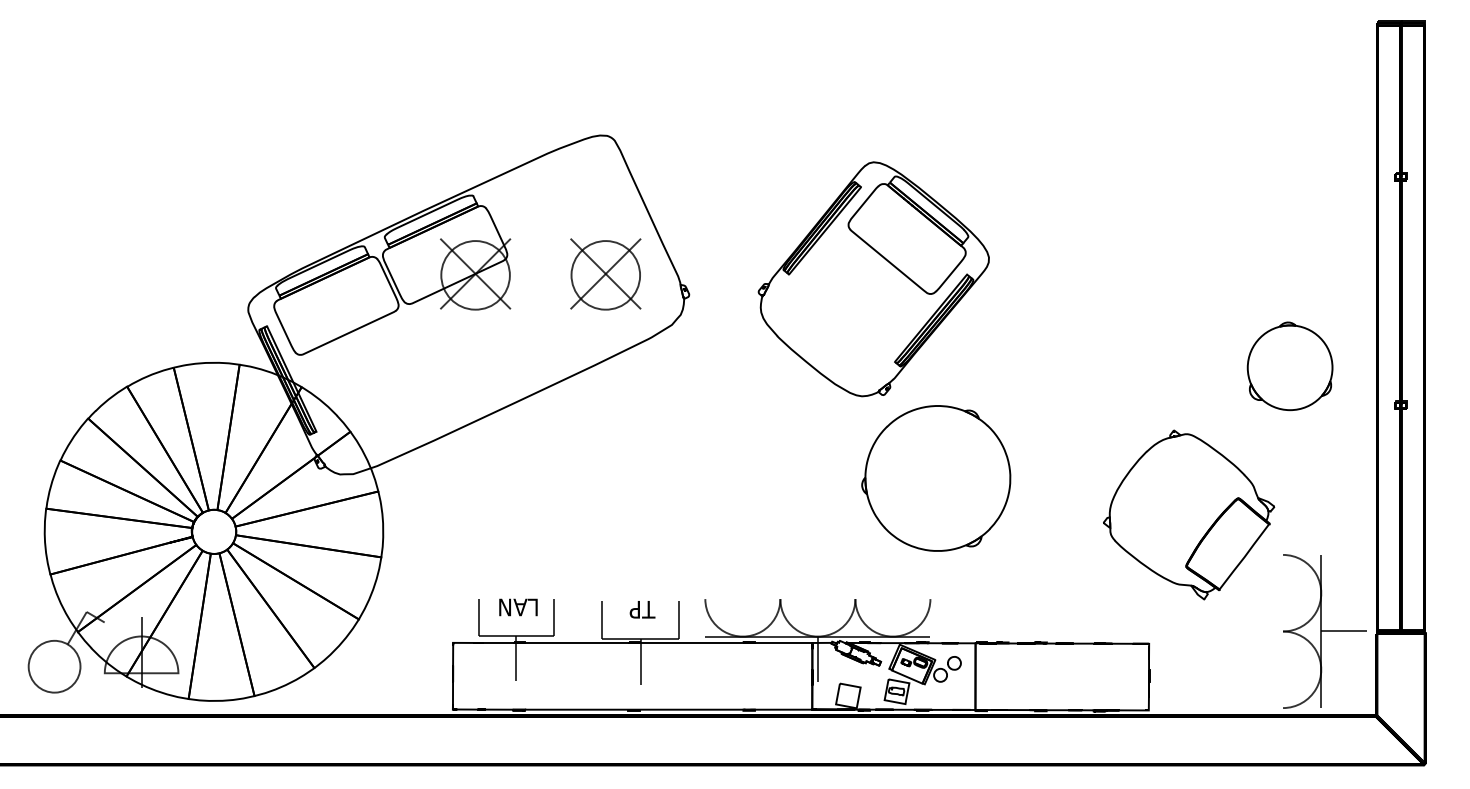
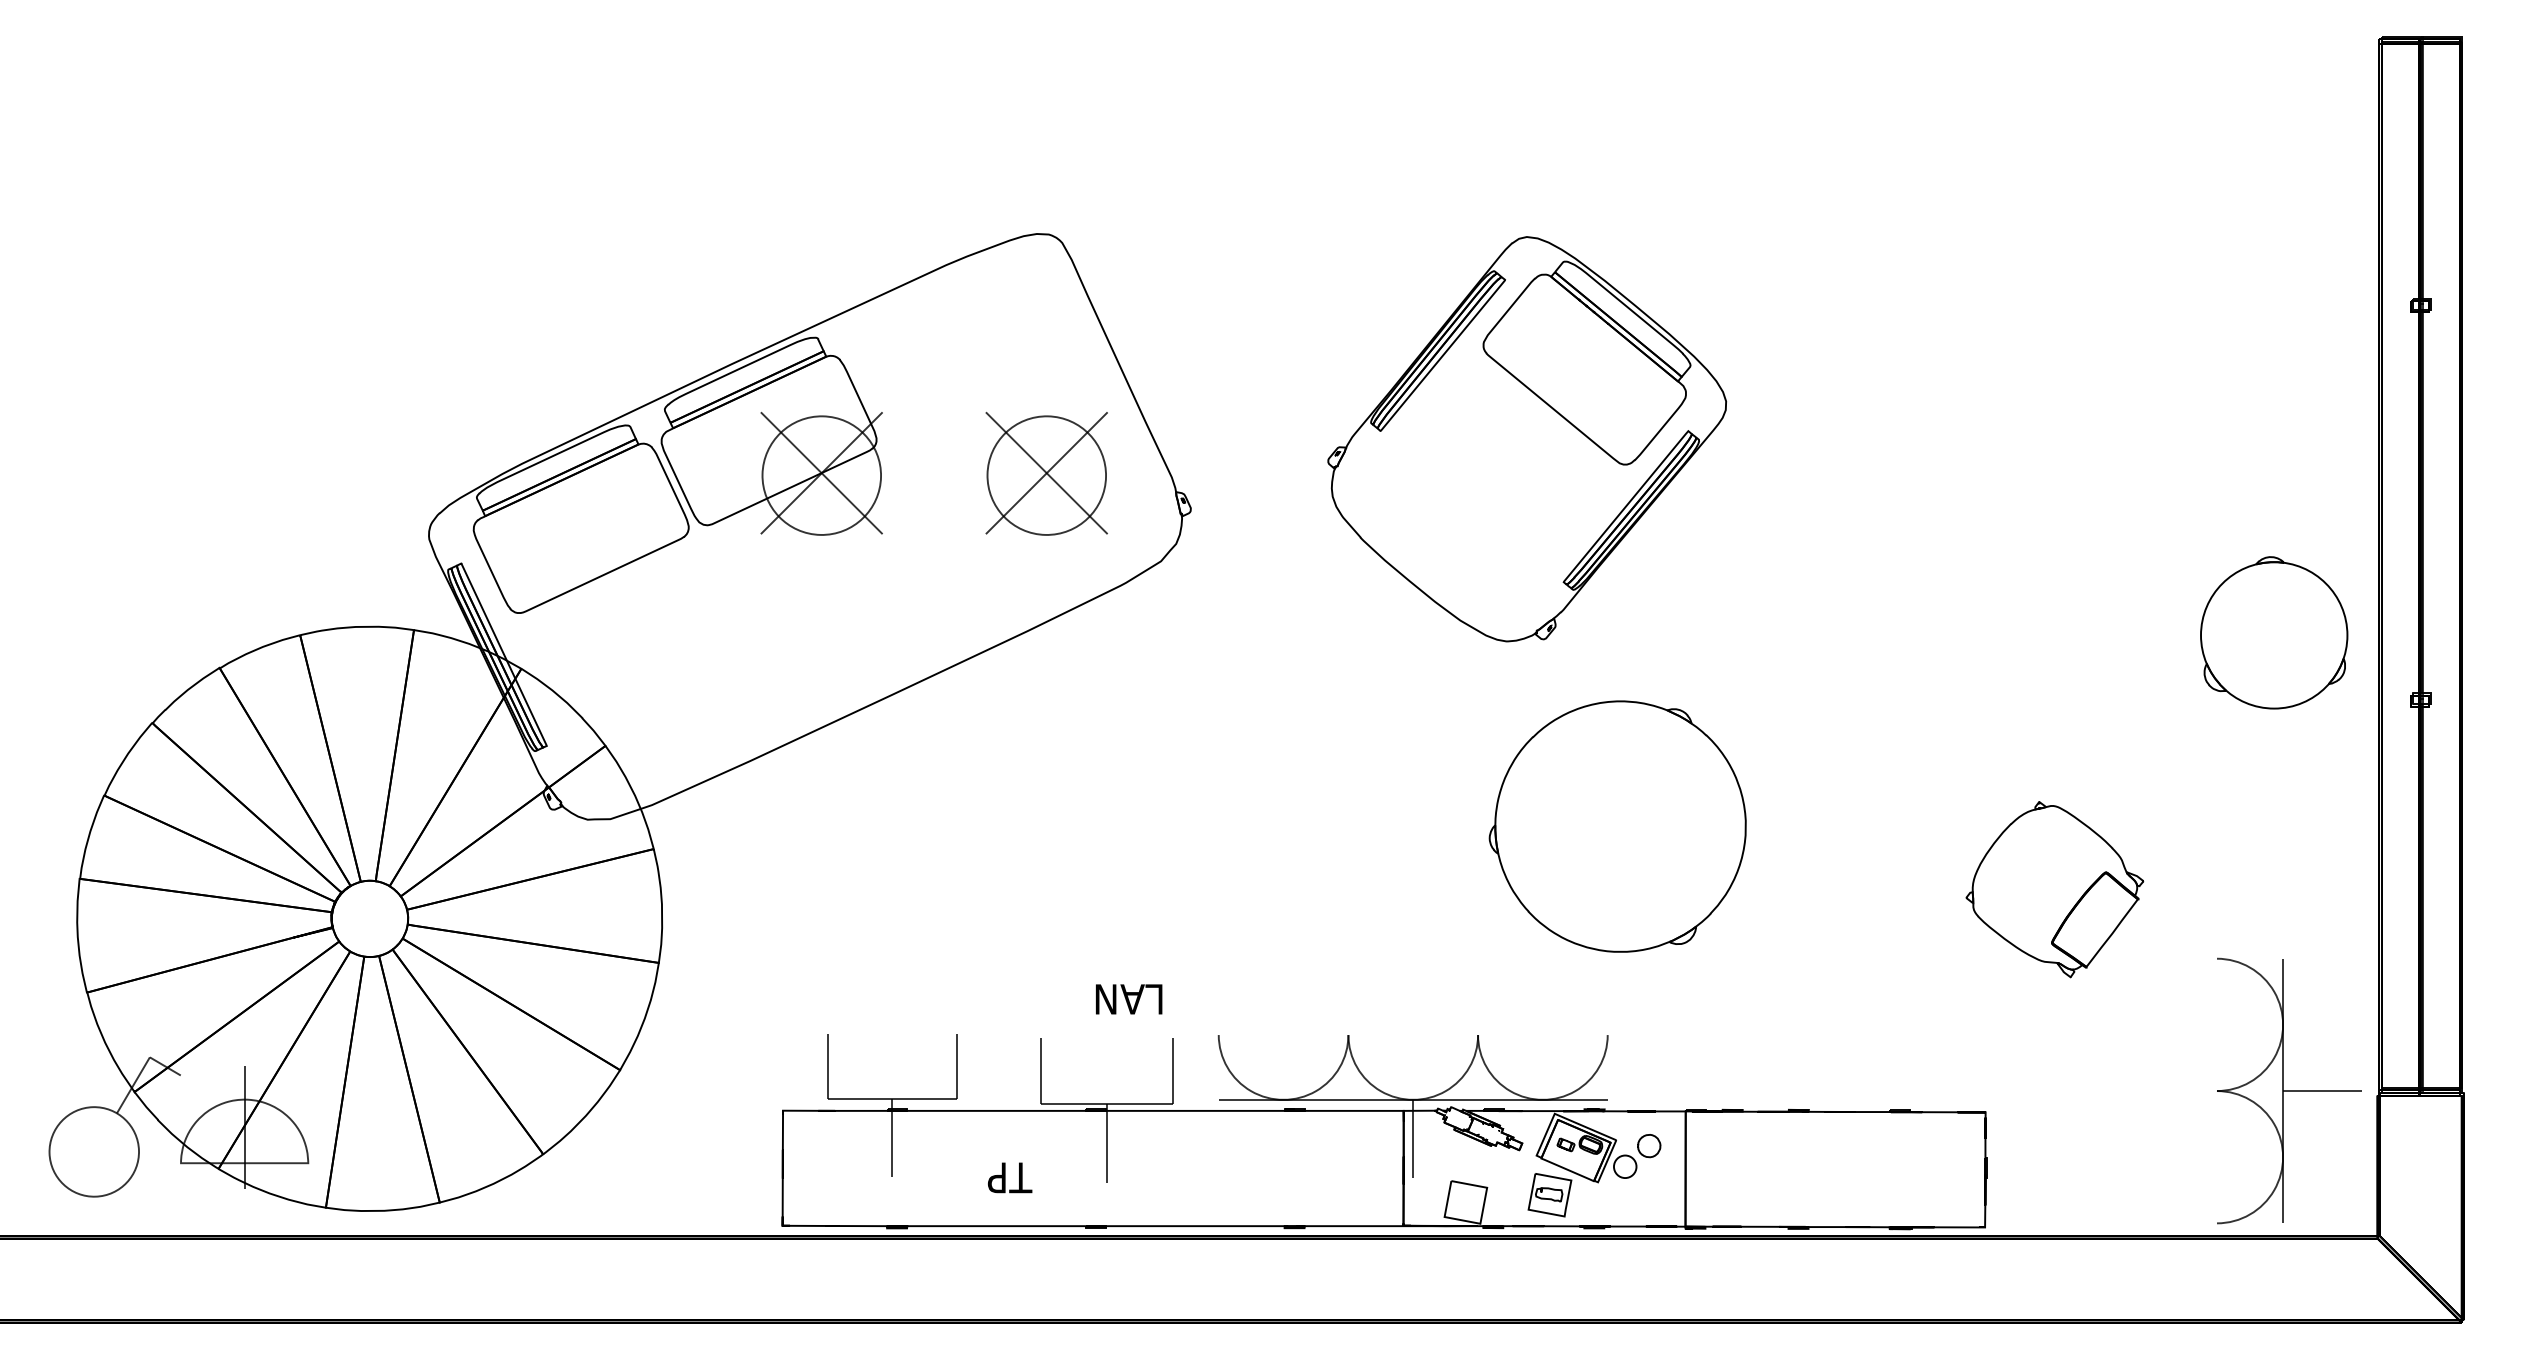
part: (873, 279) -> (1526, 439), moved
part: (1289, 366) -> (2273, 633), moved
part: (1189, 514) -> (2055, 888), size x0.6
part: (518, 607) -> (1129, 999), moved
part: (642, 609) -> (1009, 1177), moved

